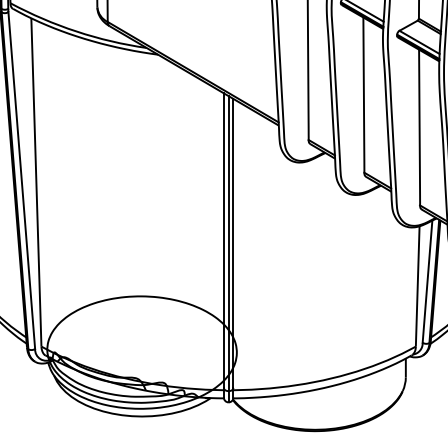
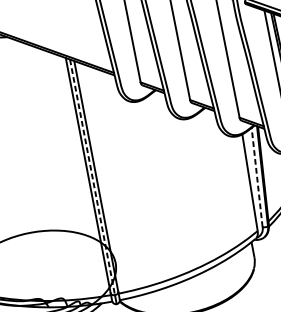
line: (228, 243) -> (92, 177), solid -> dashed
line: (427, 281) -> (257, 177), solid -> dashed

